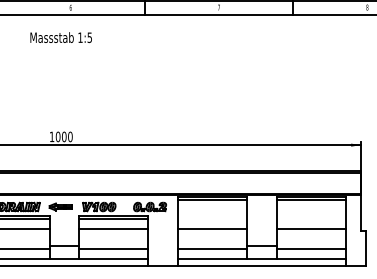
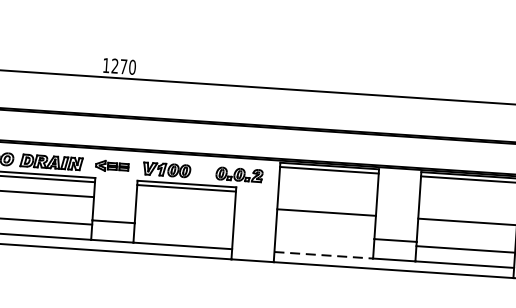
text: (60, 136) -> (118, 65), 1000 -> 1270
line: (113, 229) -> (185, 203), removed
line: (113, 248) -> (183, 230), removed
line: (212, 248) -> (324, 239), removed
line: (212, 259) -> (323, 255), solid -> dashed

